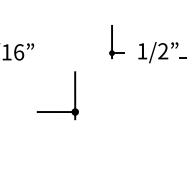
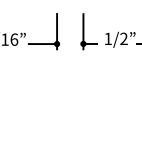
part: (116, 41) -> (88, 31), size x1.43
part: (74, 95) -> (56, 31), moved

